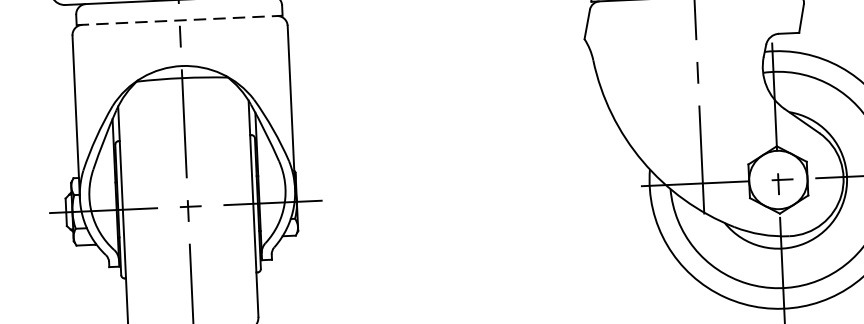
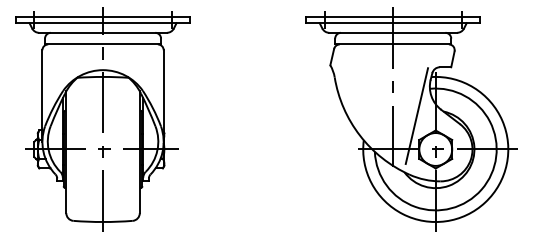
line: (180, 20) -> (103, 44), dashed -> solid
line: (741, 121) -> (416, 115), added

